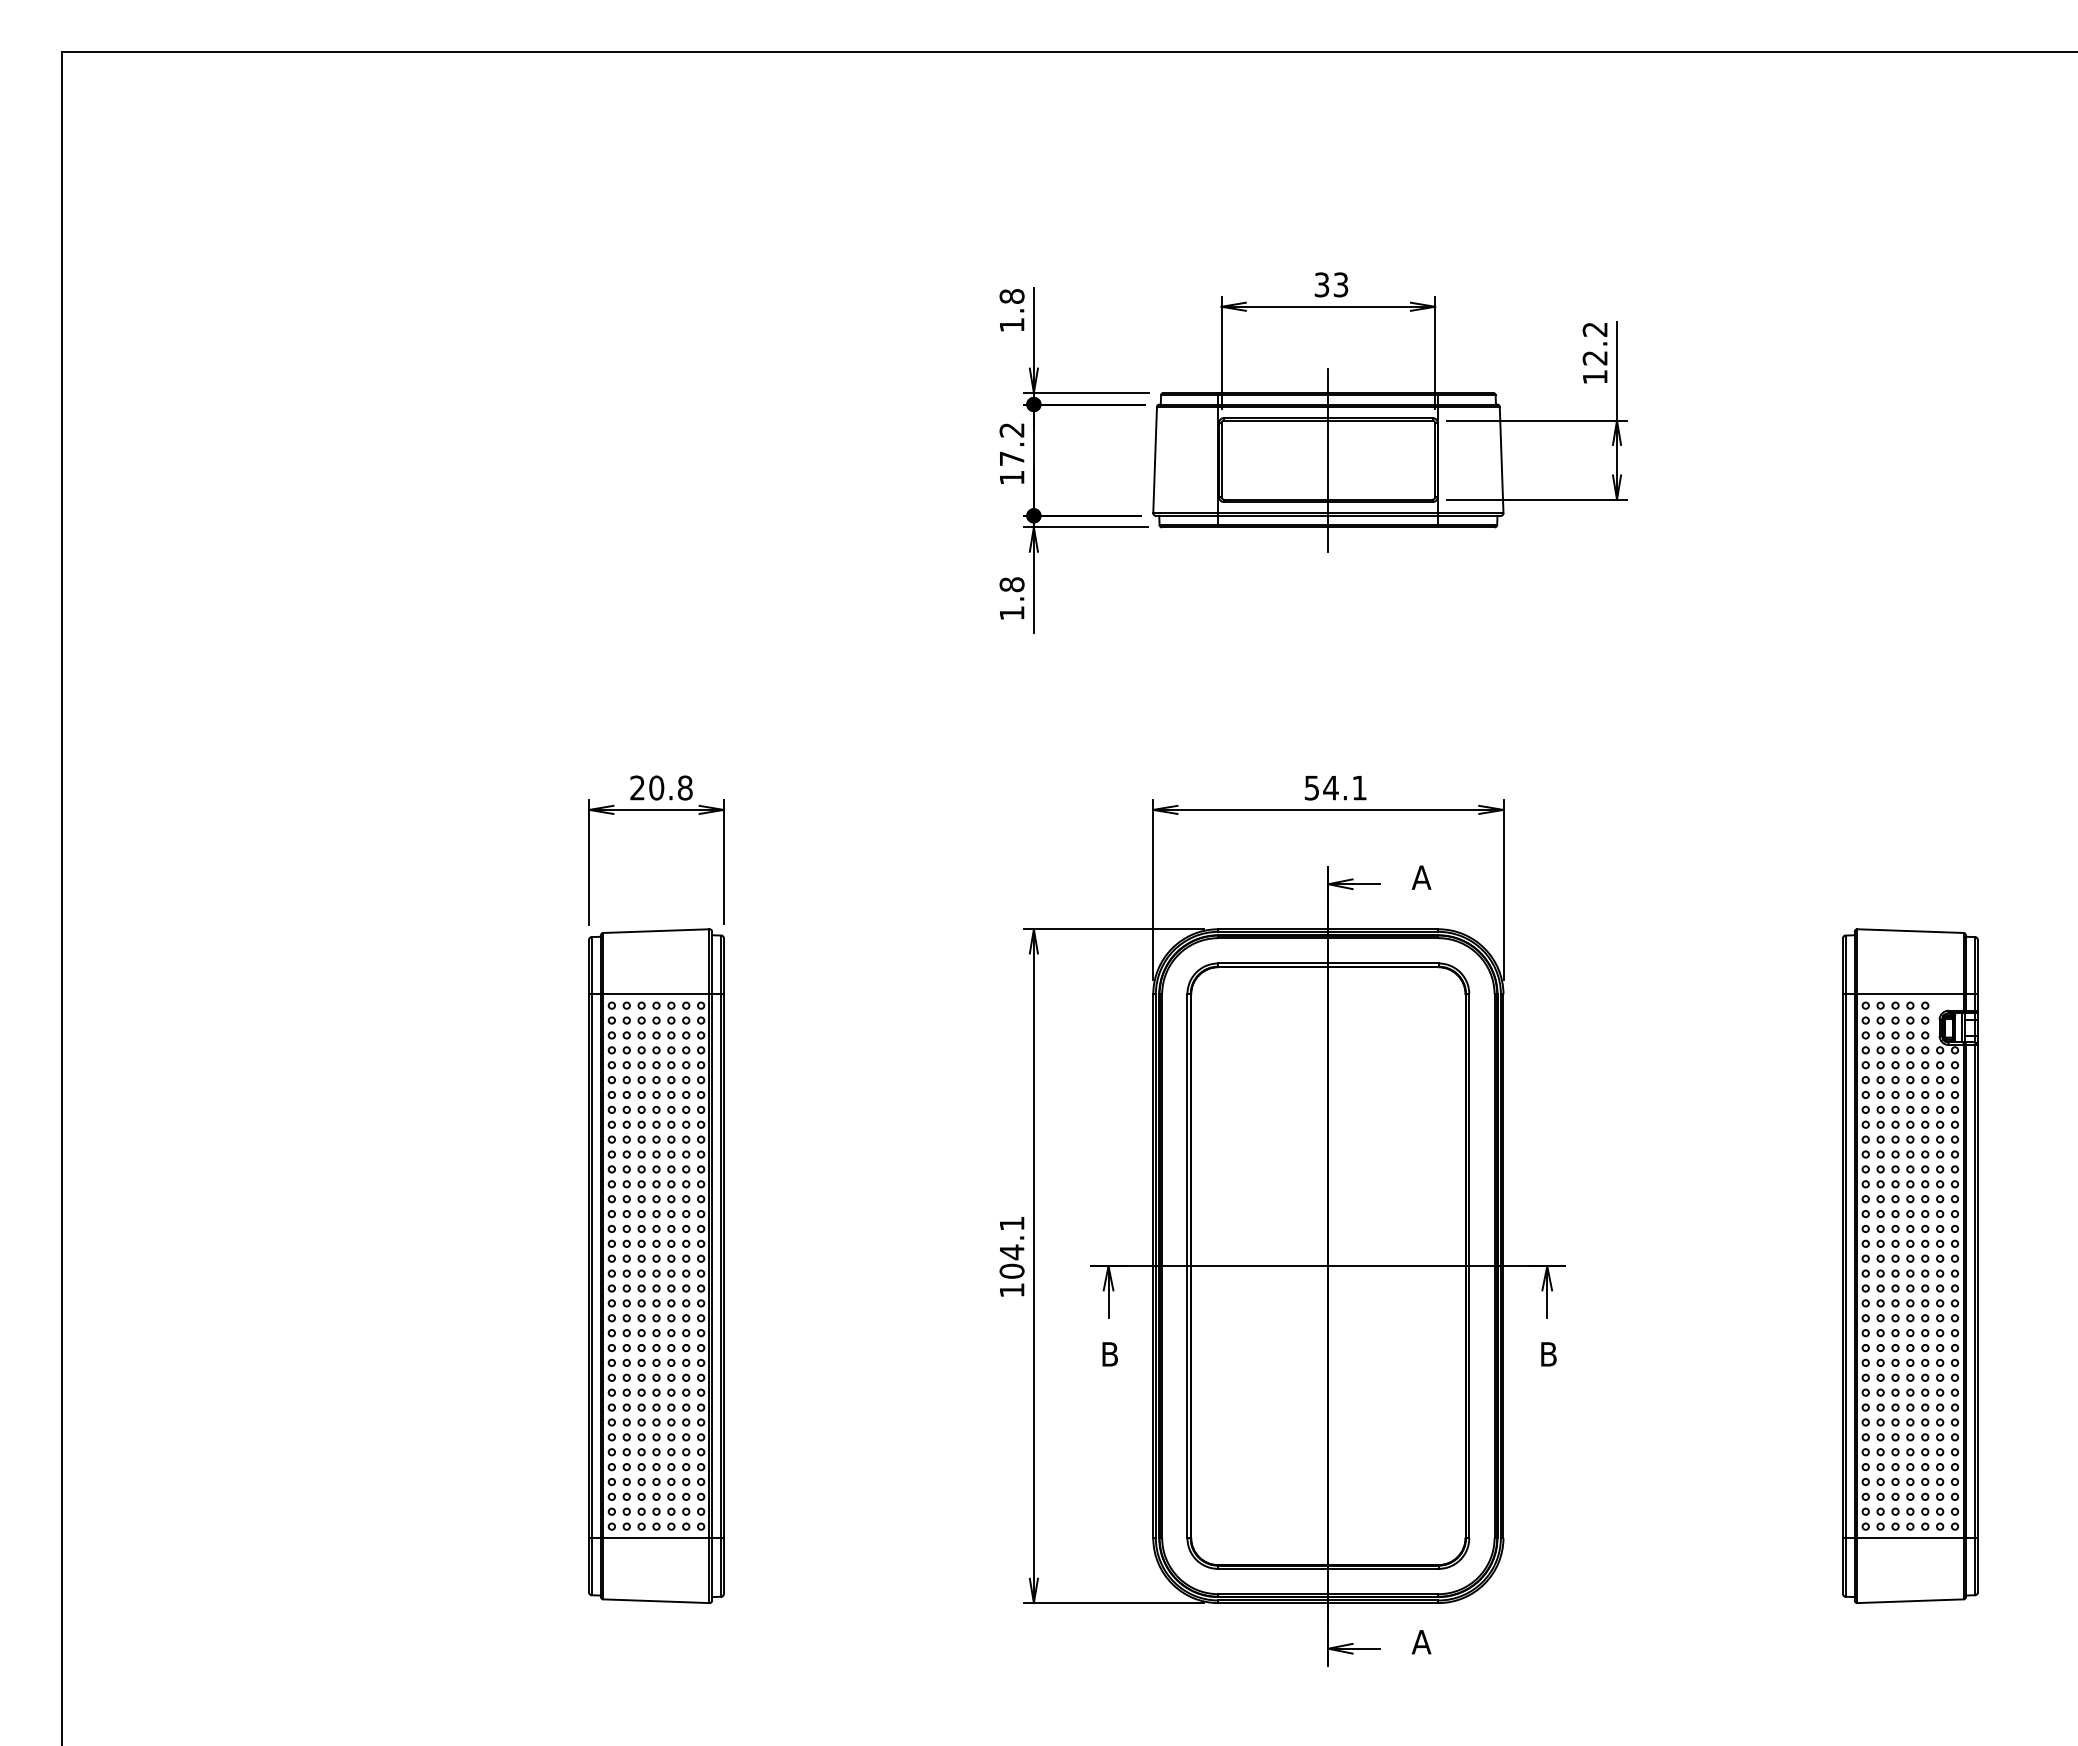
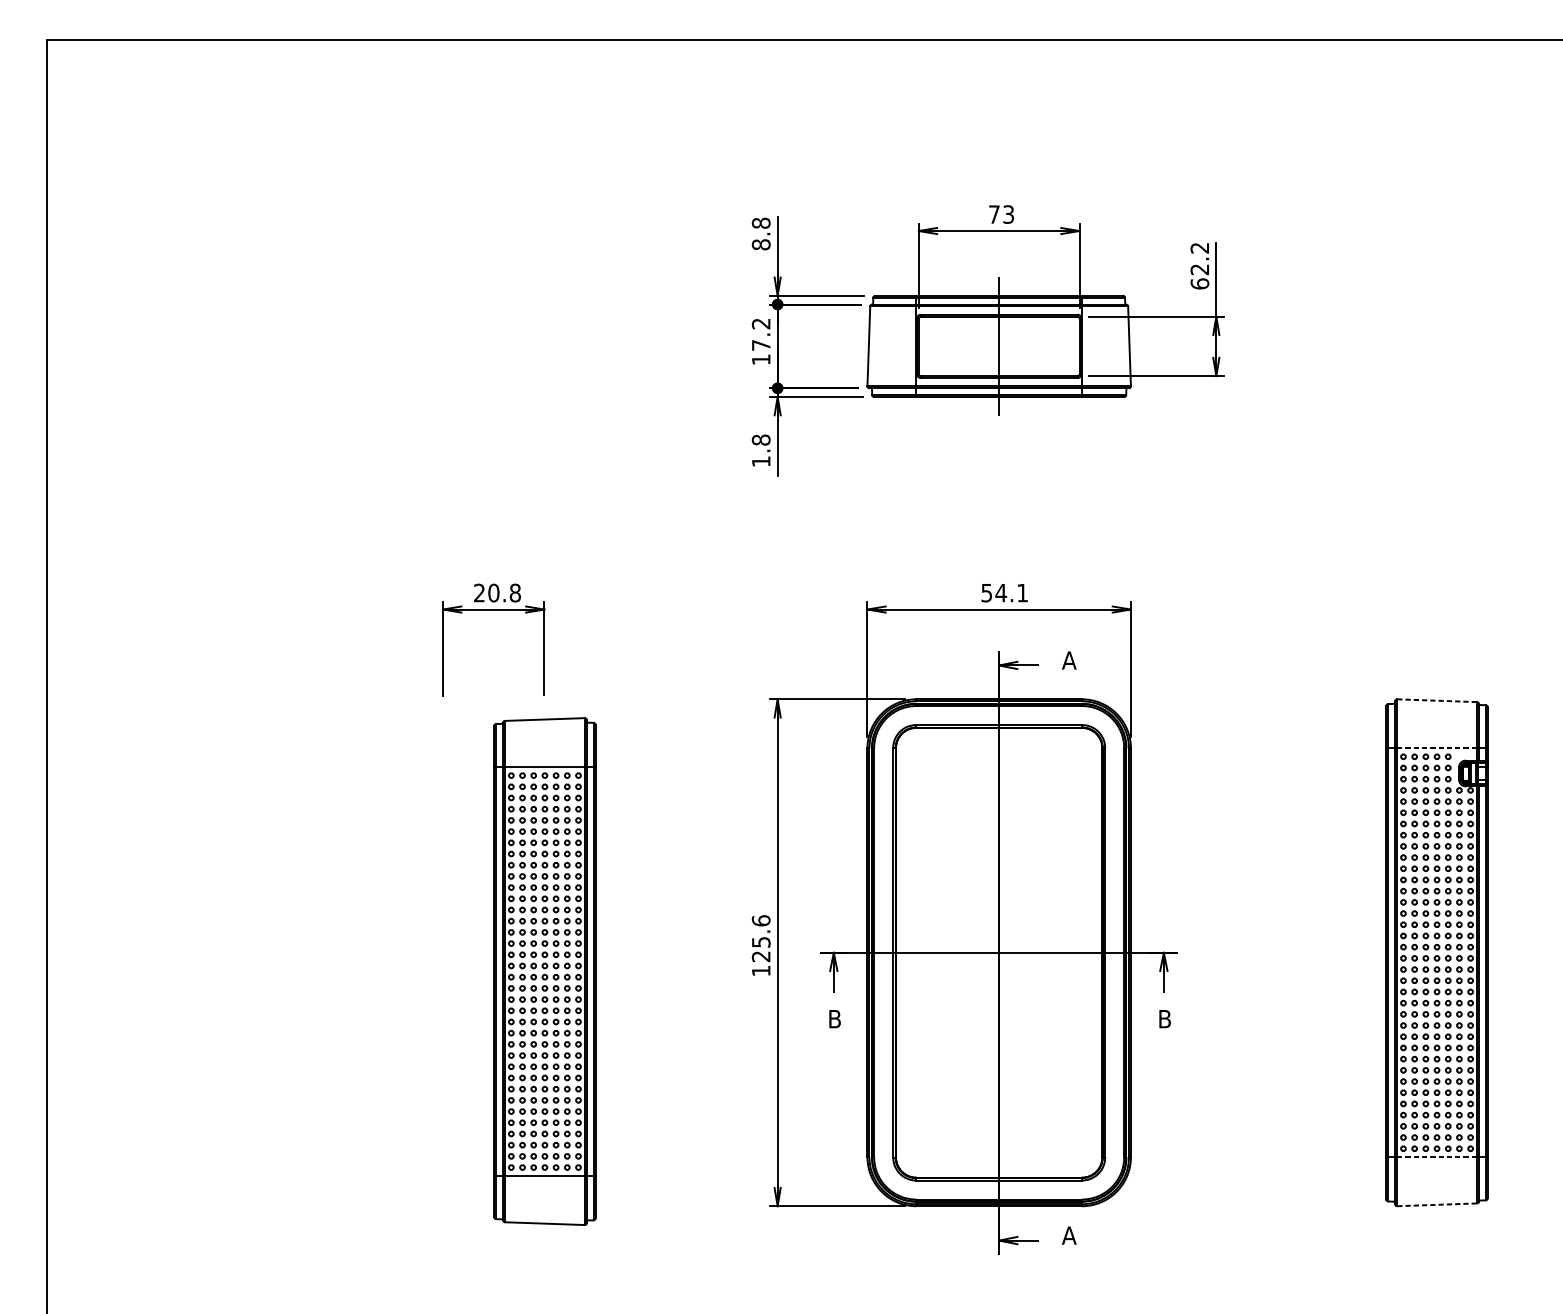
text: (1321, 284) -> (994, 214), 33 -> 73
text: (1011, 324) -> (760, 244), 1.8 -> 8.8
text: (1594, 376) -> (1199, 283), 12.2 -> 62.2
line: (1910, 931) -> (1437, 701), solid -> dashed
line: (1910, 994) -> (1437, 748), solid -> dashed
text: (1011, 1247) -> (760, 938), 104.1 -> 125.6
part: (656, 1265) -> (544, 971), moved
line: (1910, 1537) -> (1437, 1156), solid -> dashed
line: (1910, 1601) -> (1437, 1205), solid -> dashed

